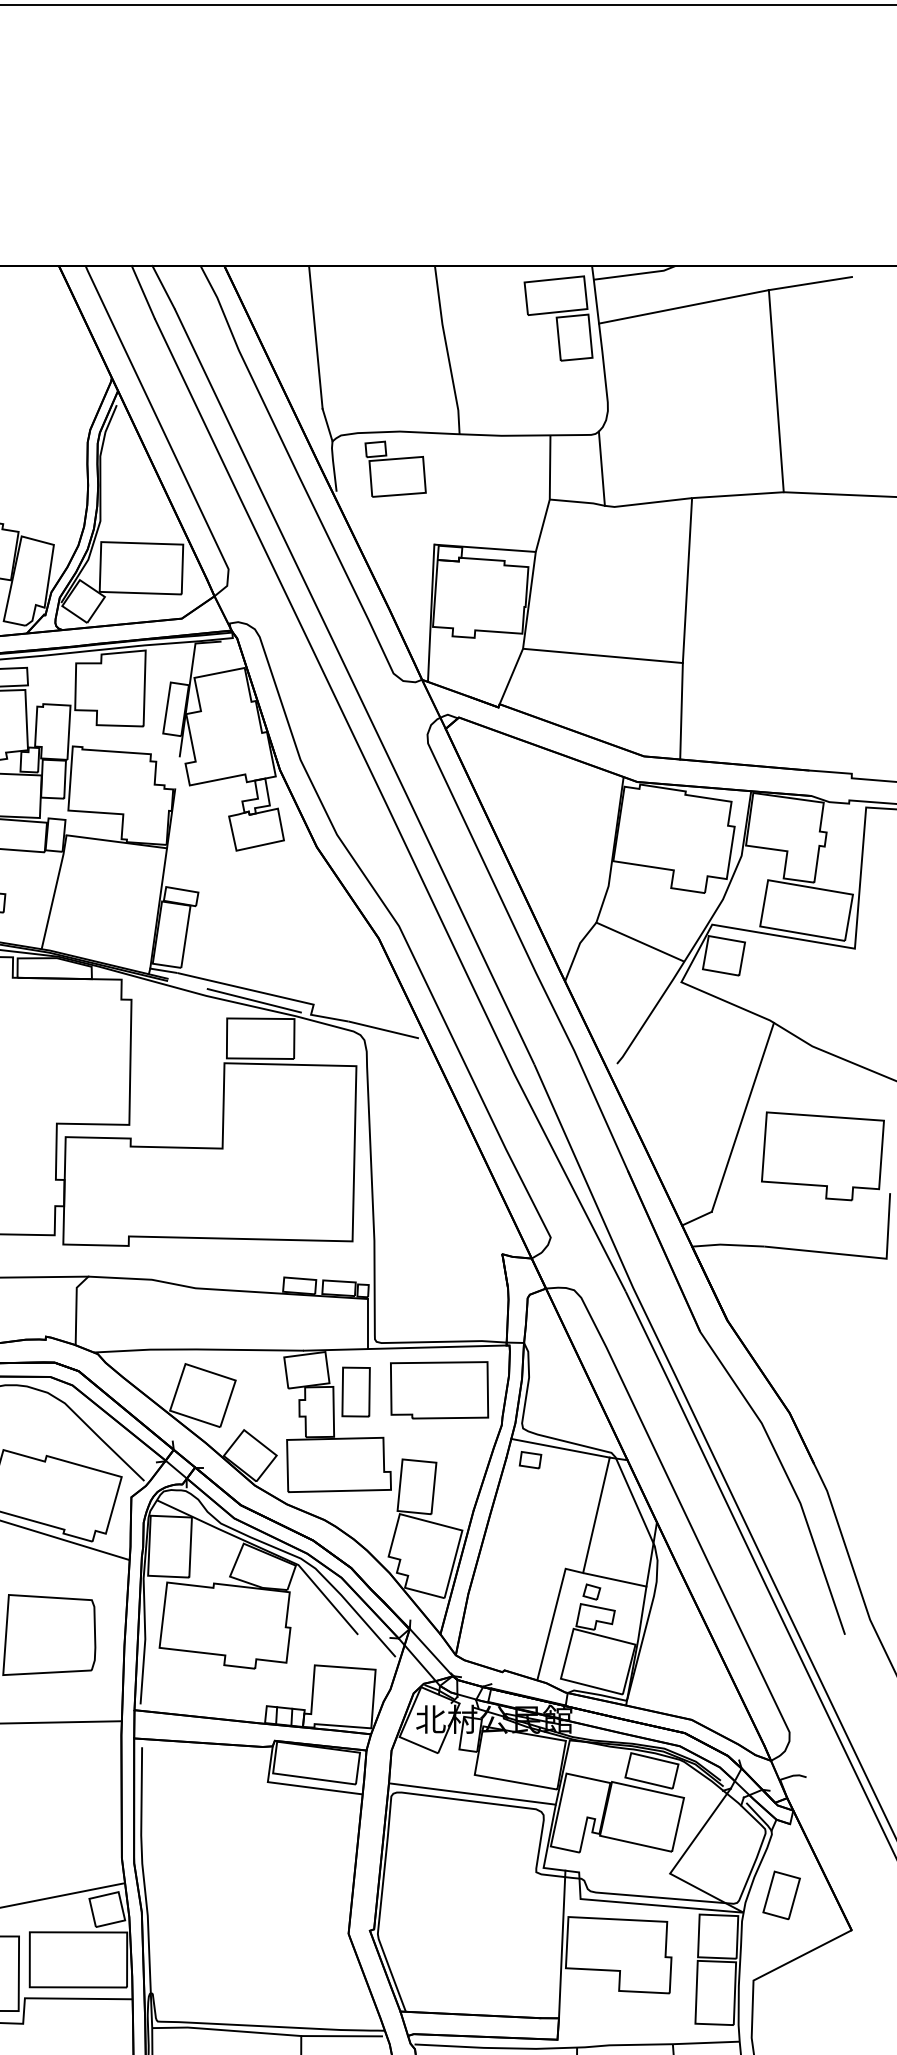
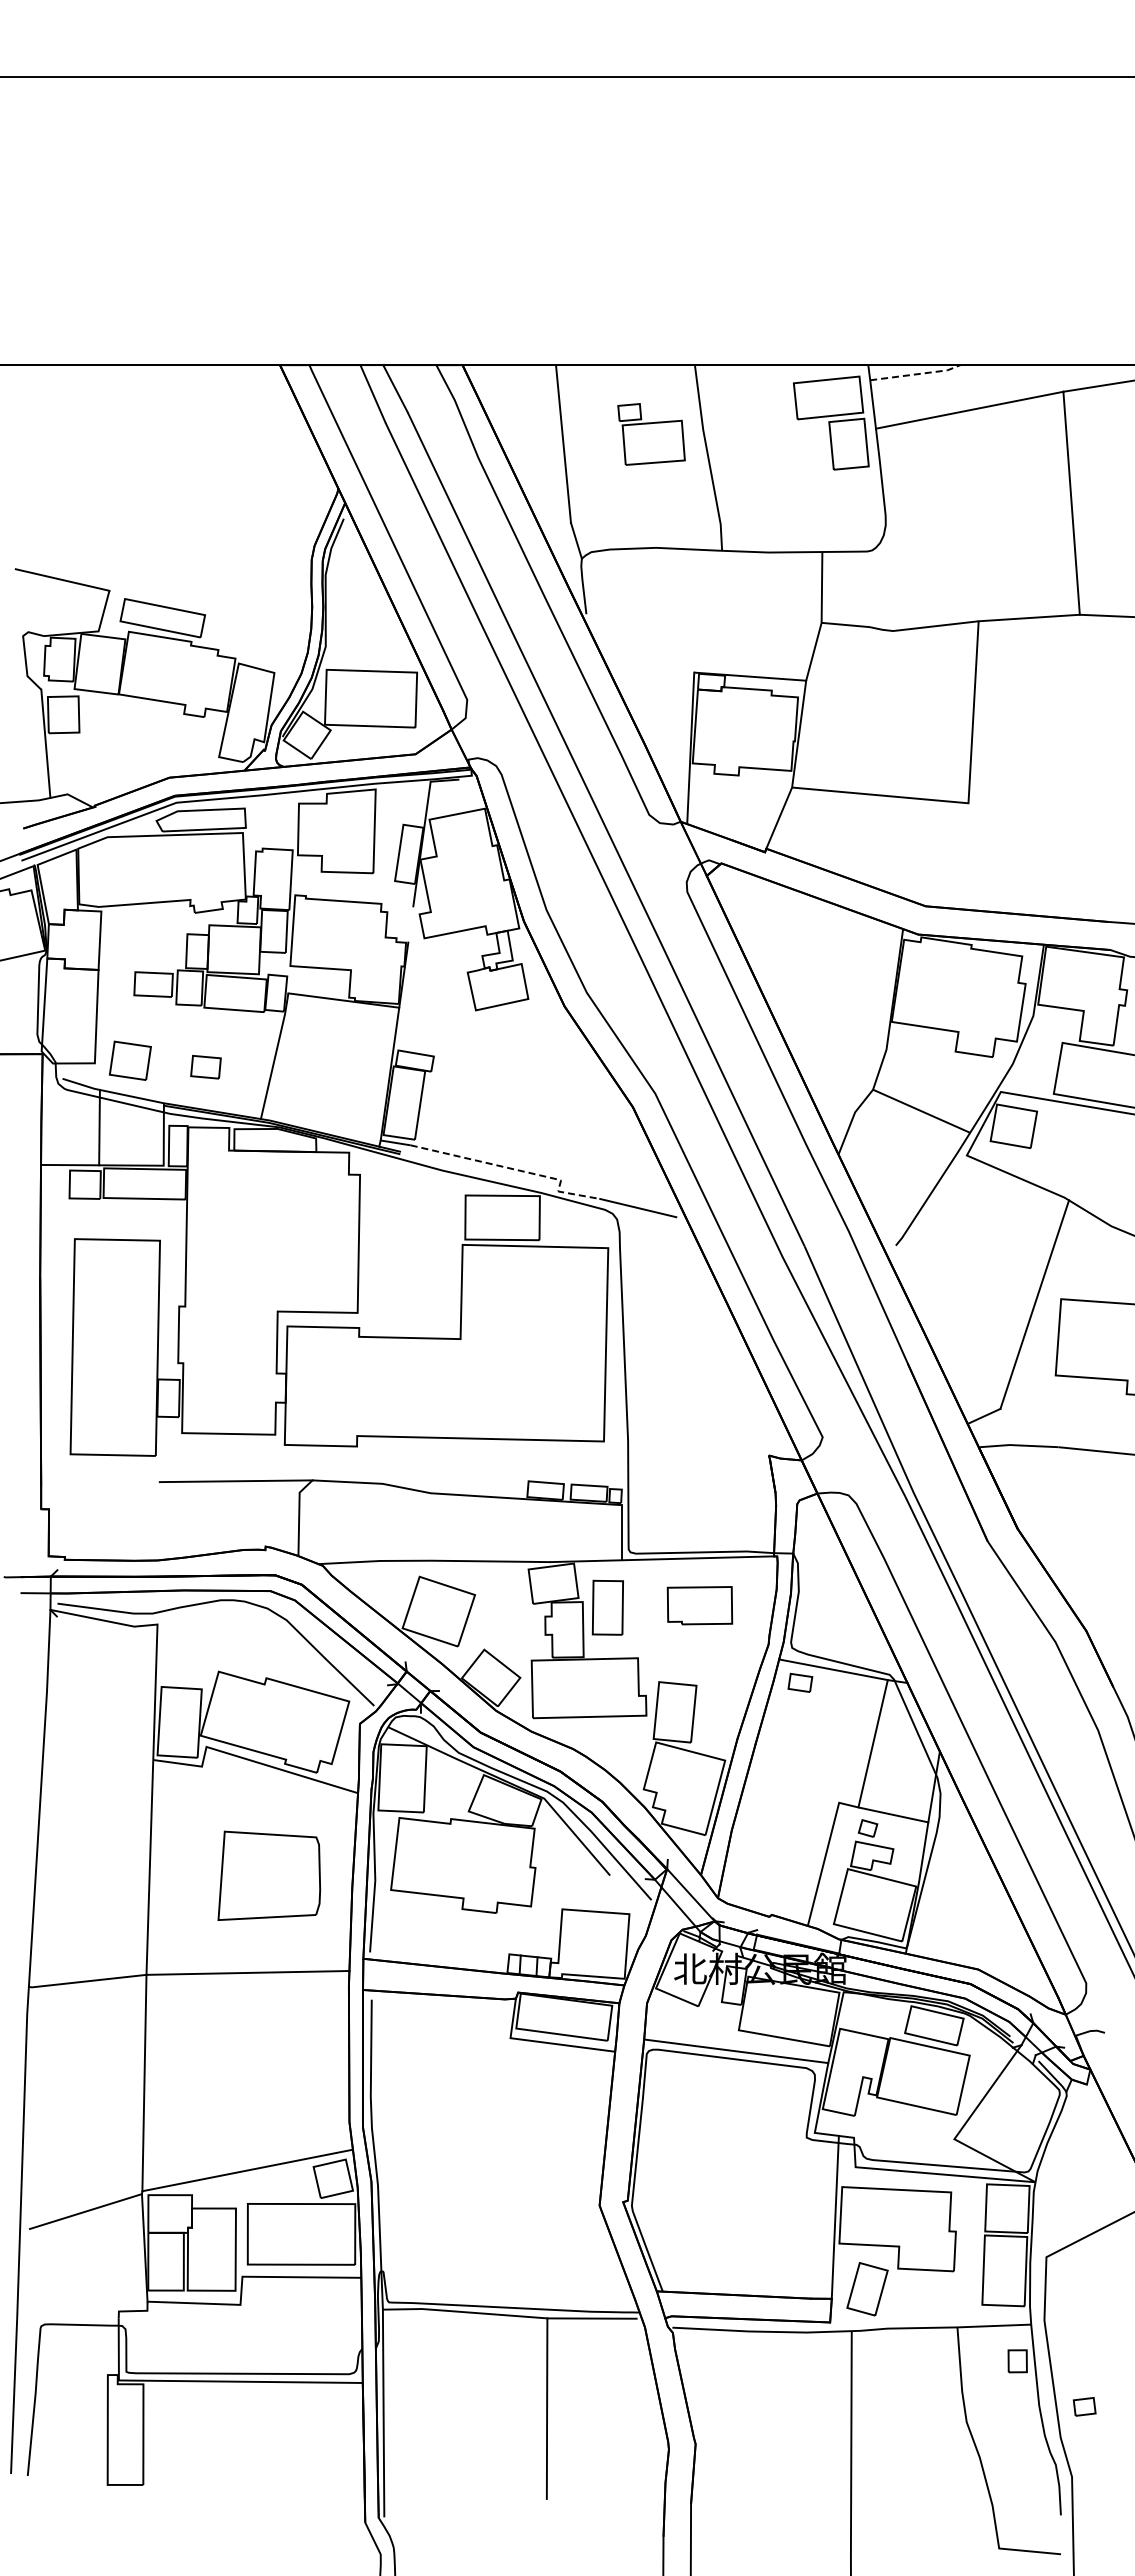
line: (635, 274) -> (916, 374), solid -> dashed
line: (601, 468) -> (878, 588), removed
part: (395, 469) -> (651, 434), moved
line: (681, 711) -> (966, 856), removed
line: (270, 994) -> (513, 1169), solid -> dashed
line: (254, 1000) -> (495, 1175), removed
part: (439, 1390) -> (699, 1605), size x0.6
part: (781, 1895) -> (867, 2289), moved

